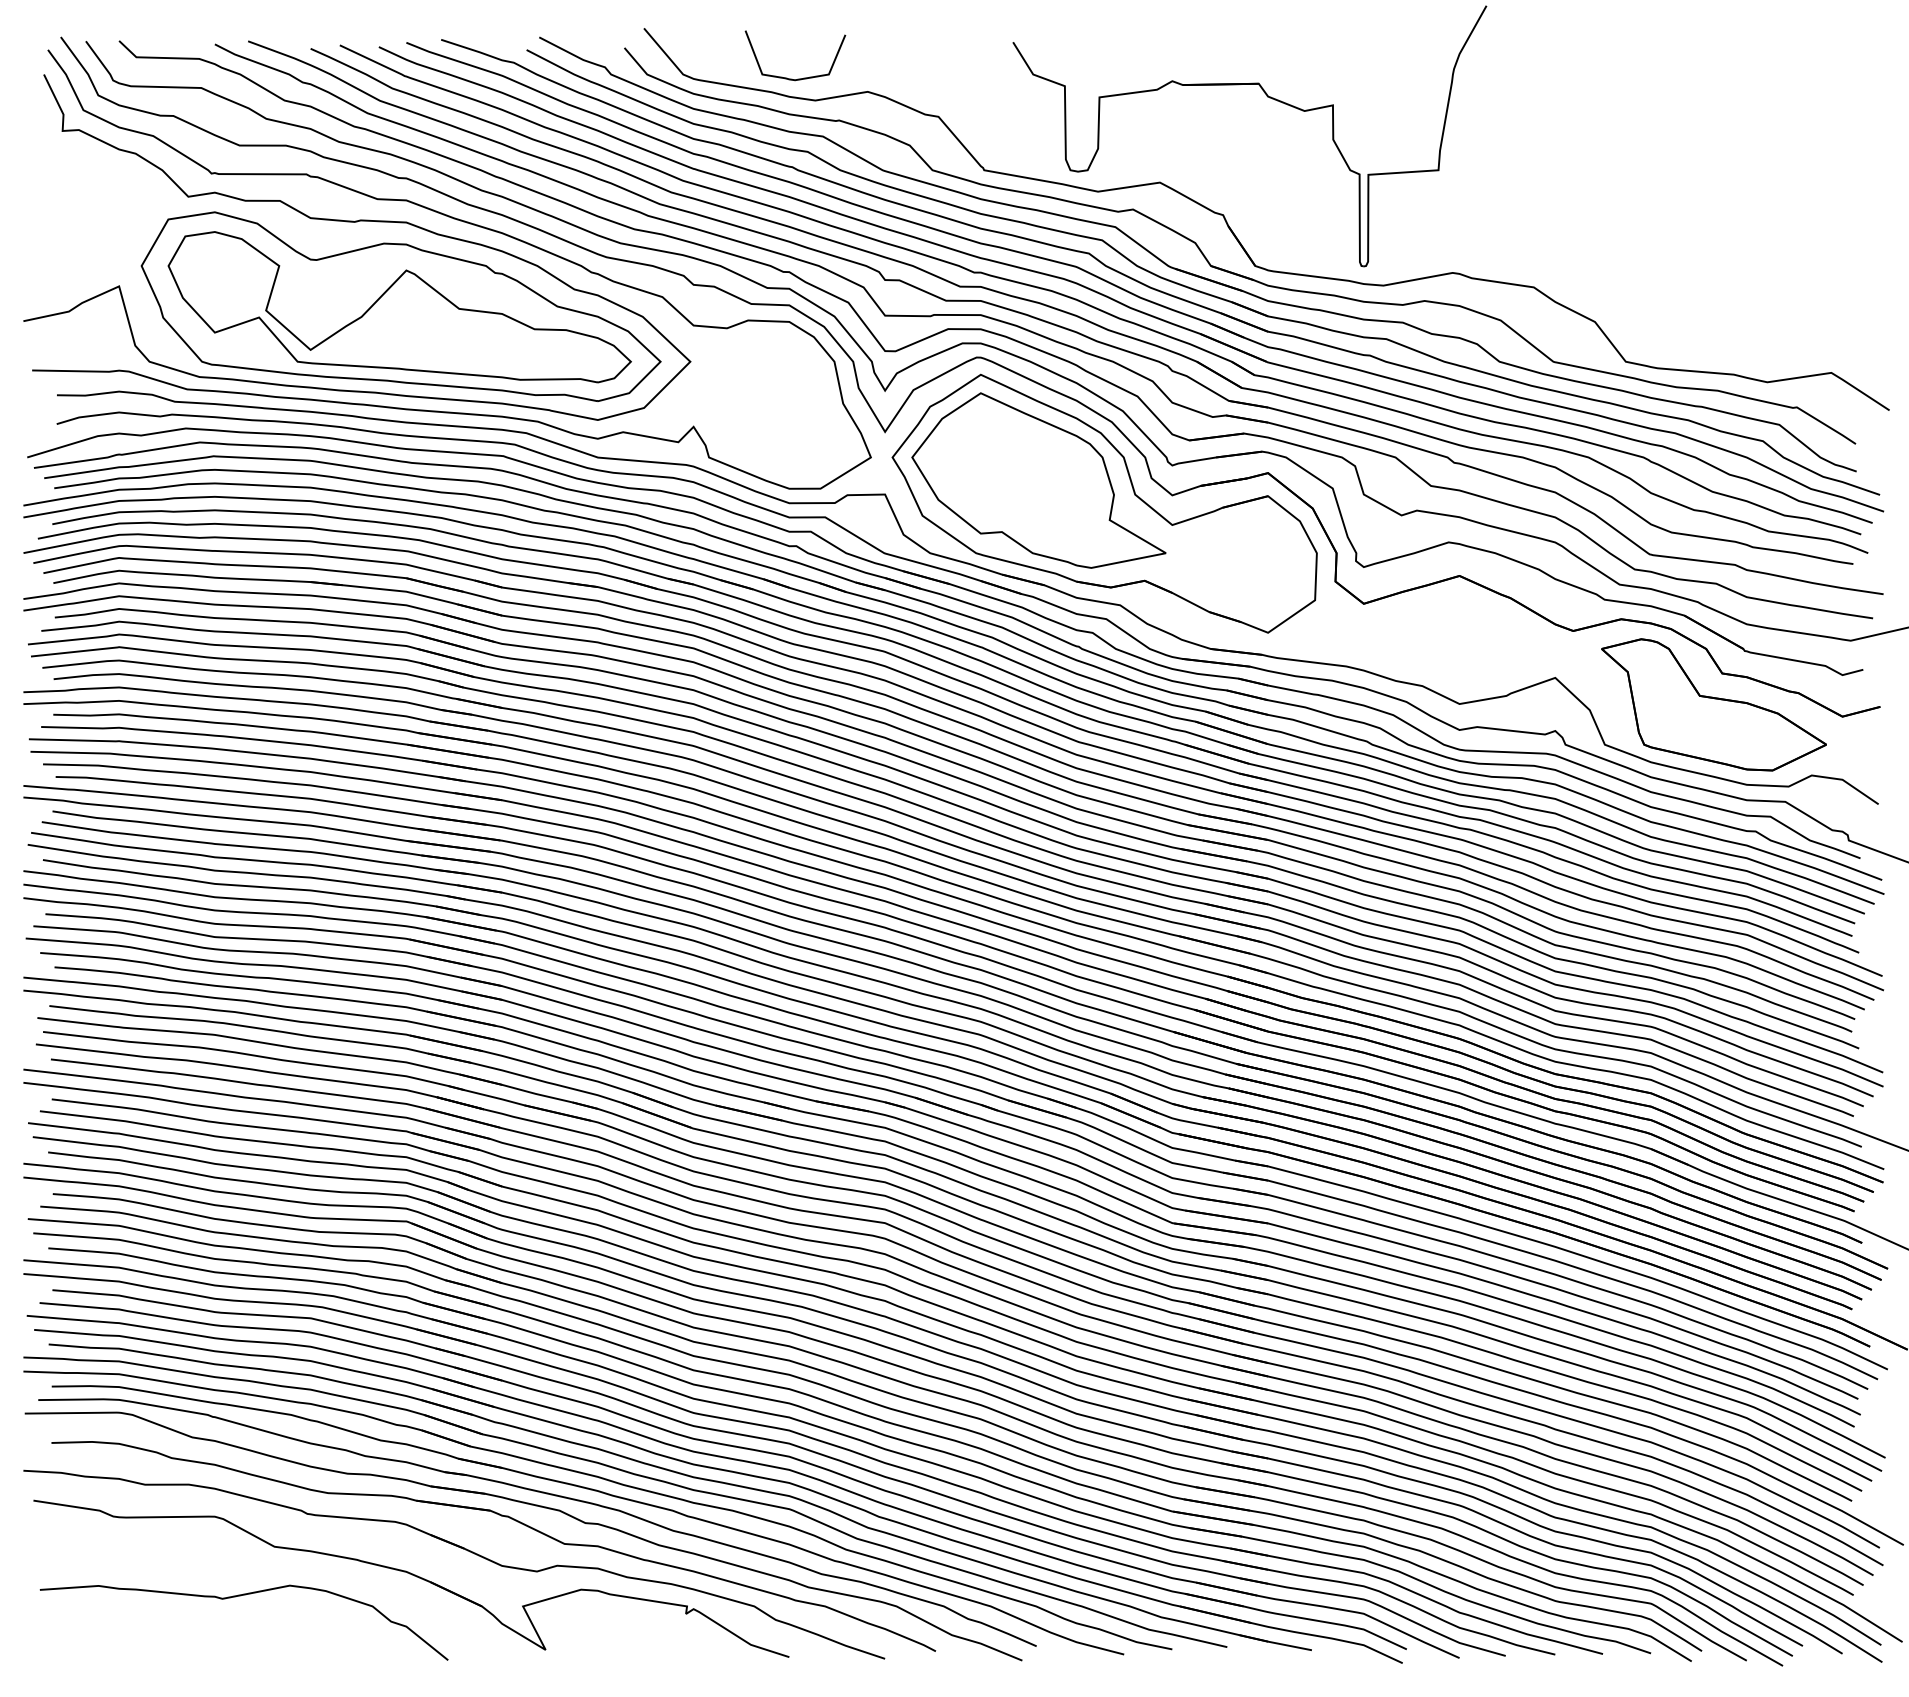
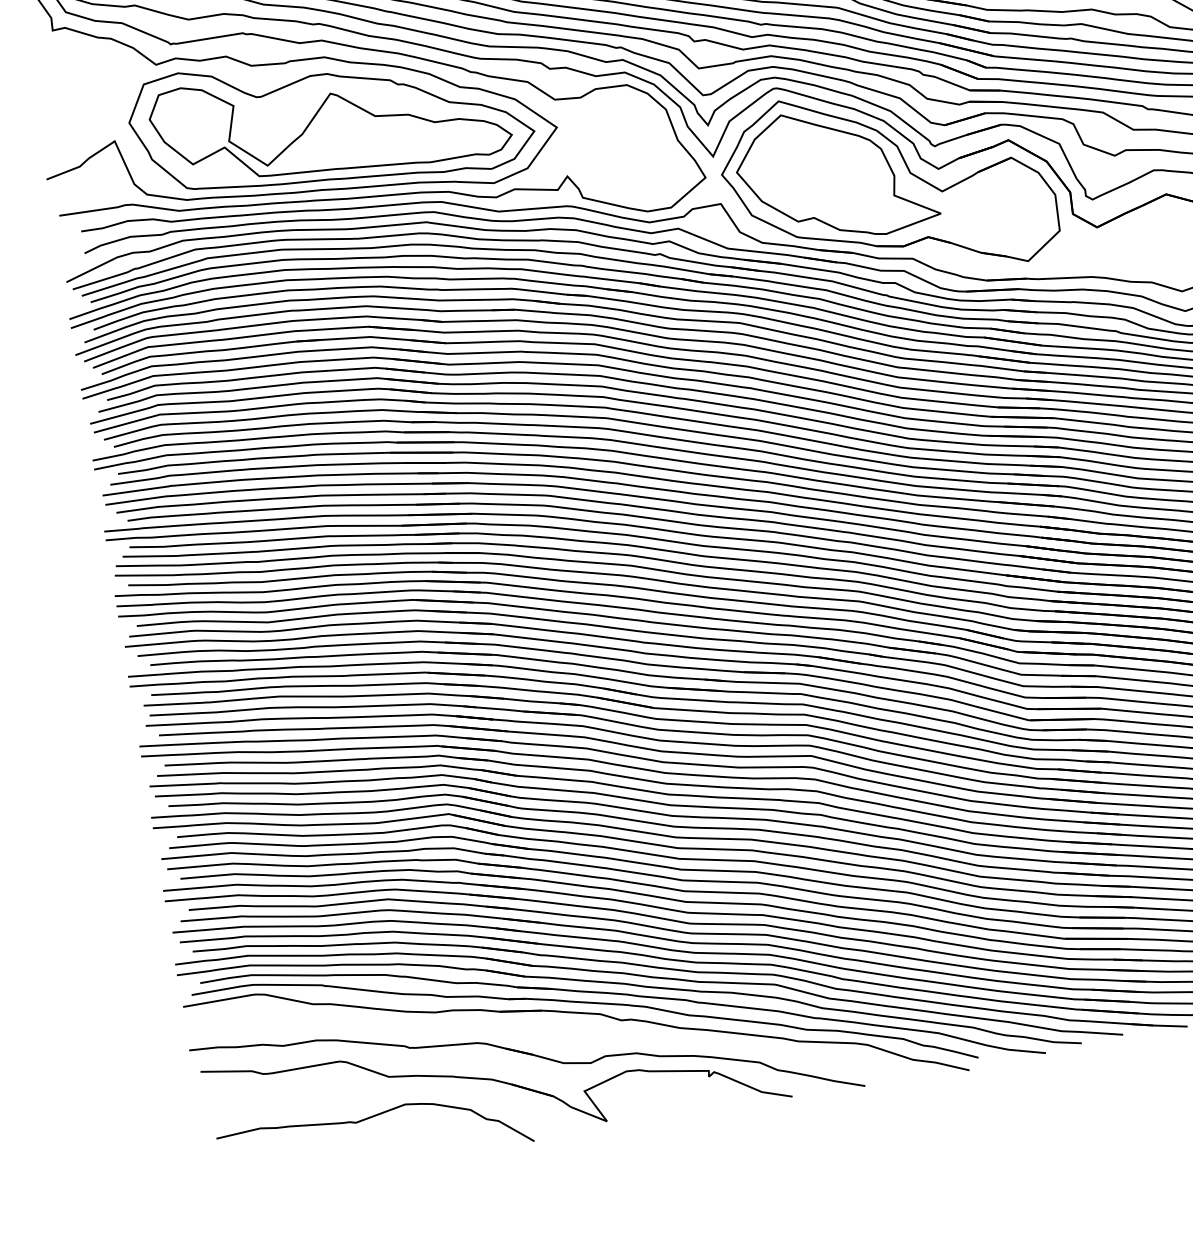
part: (501, 1516) -> (557, 1025), removed

